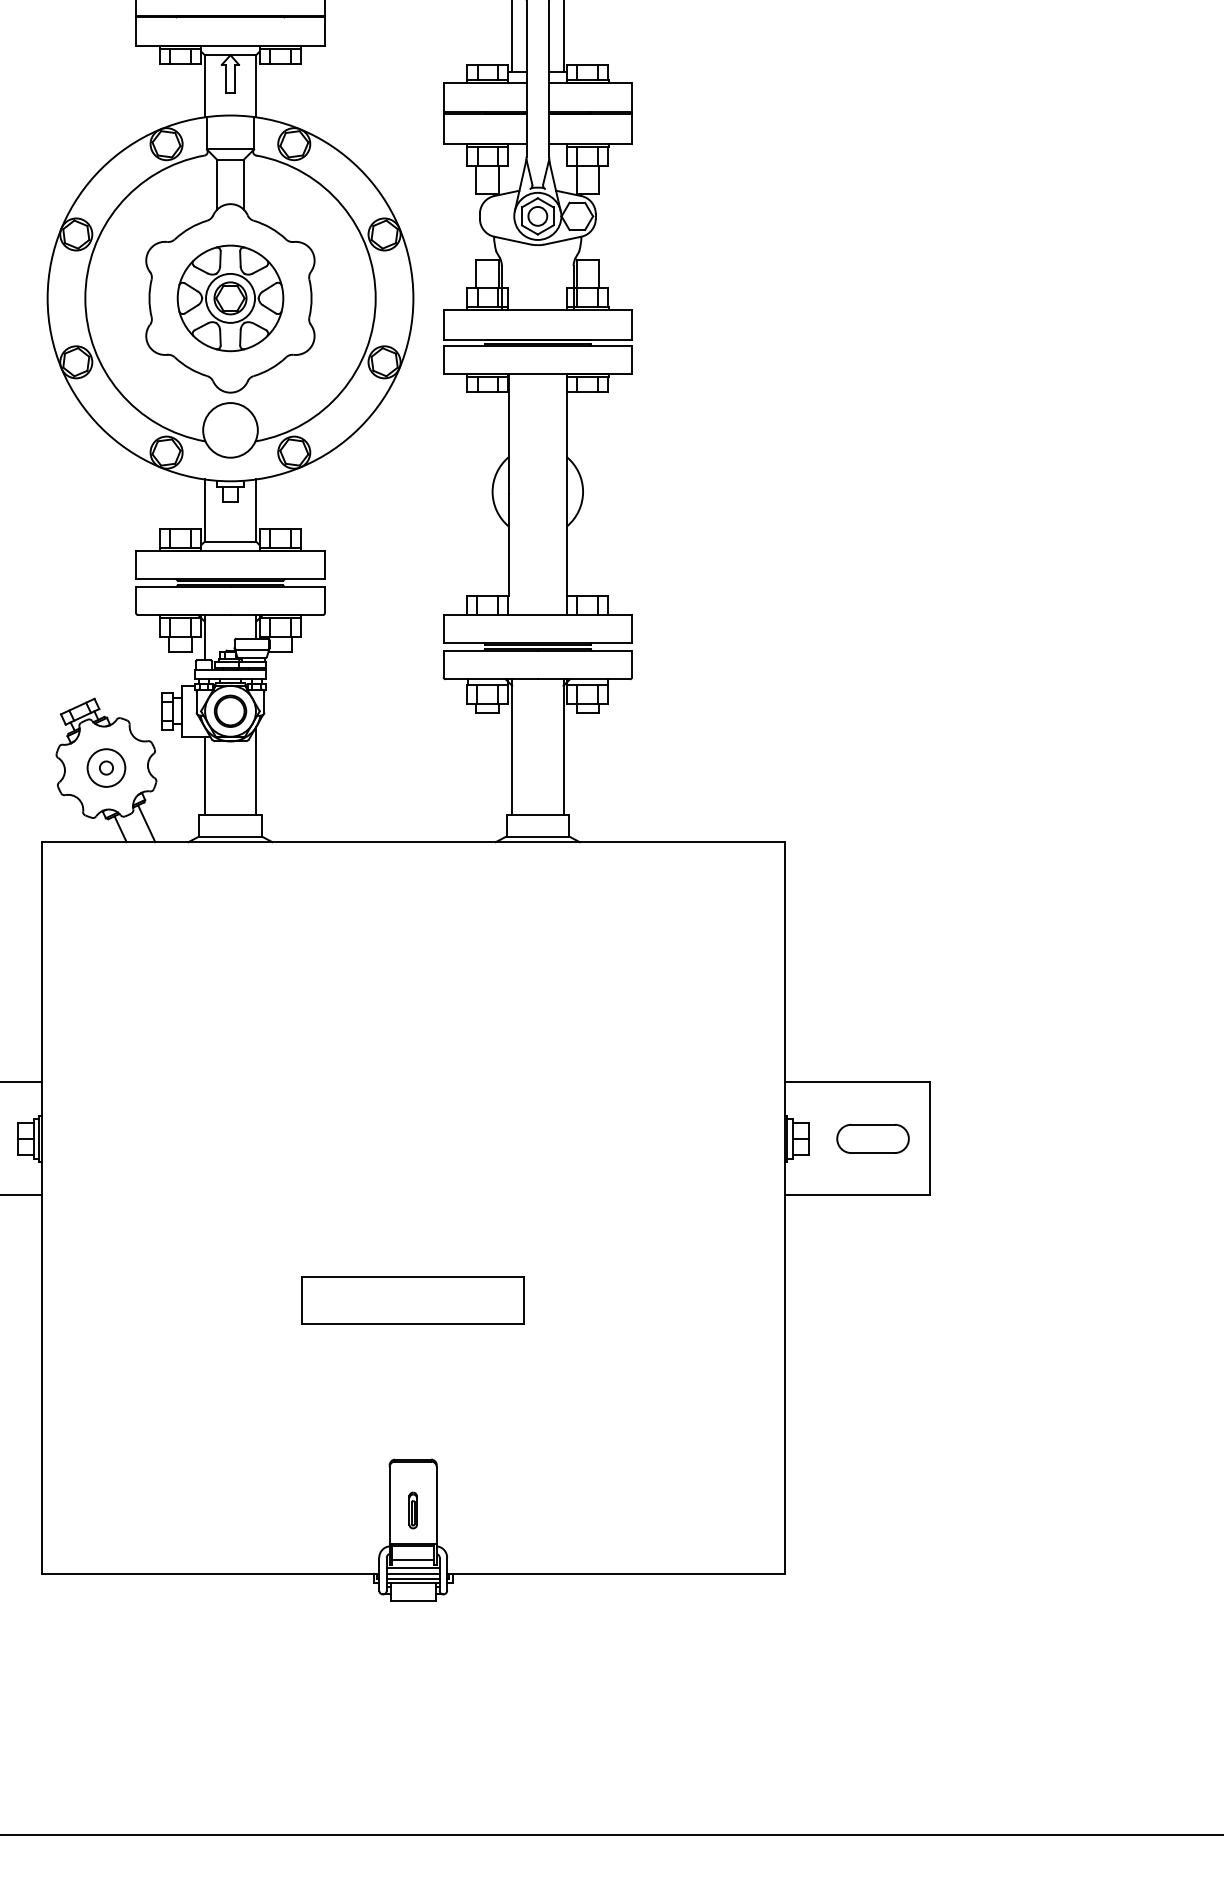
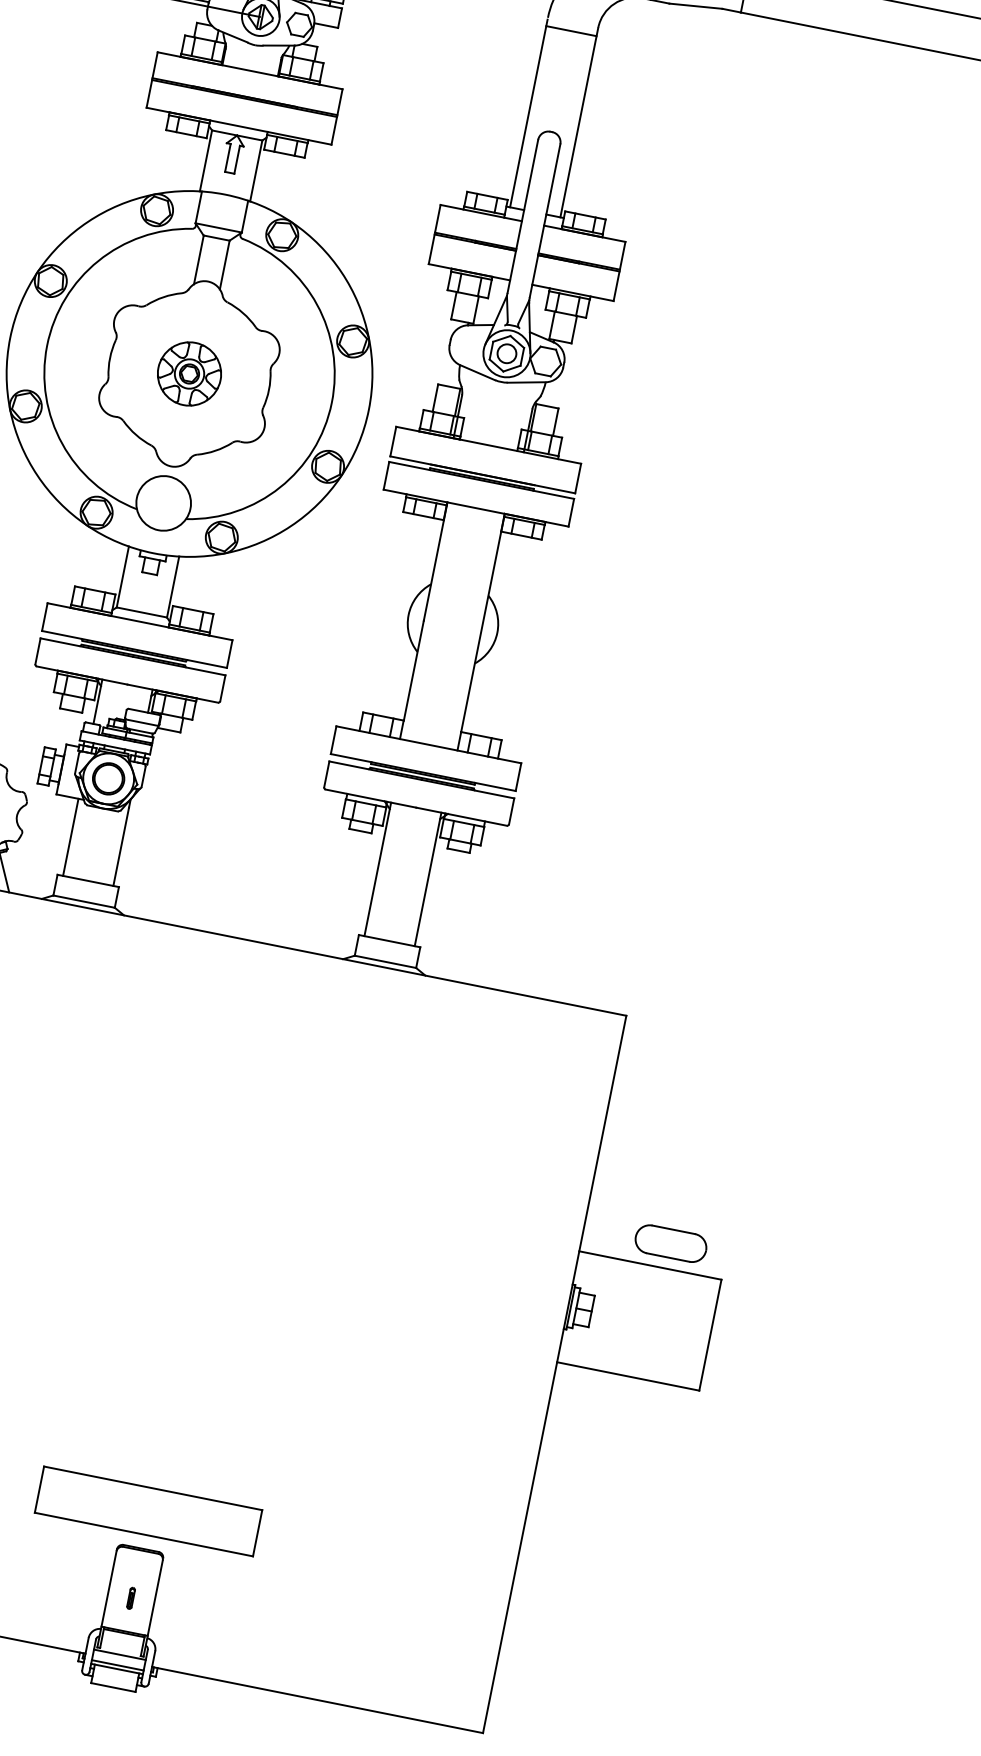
part: (230, 298) -> (189, 374), size x0.6
part: (872, 1138) -> (670, 1243), moved
part: (412, 1300) -> (147, 1510), moved
part: (412, 1510) -> (130, 1598), size x0.6
line: (412, 1560) -> (120, 1647), removed
line: (412, 1573) -> (118, 1660), removed

